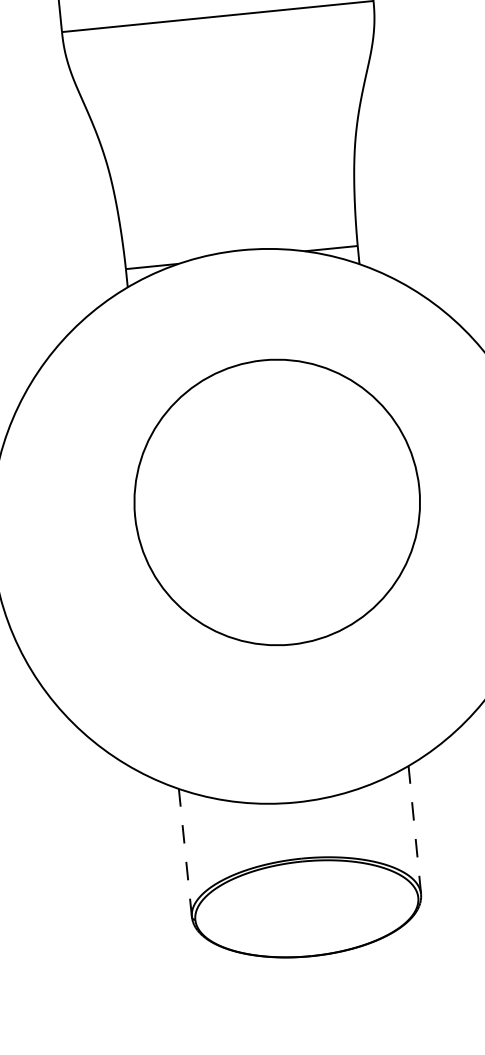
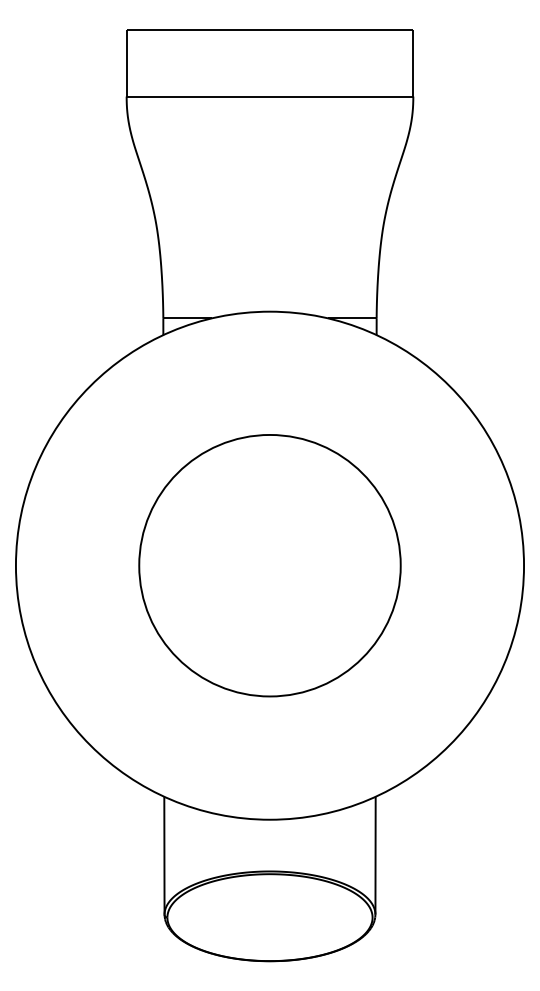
circle: (276, 502) -> (269, 565), moved
line: (414, 829) -> (375, 855), dashed -> solid
line: (185, 852) -> (164, 855), dashed -> solid

